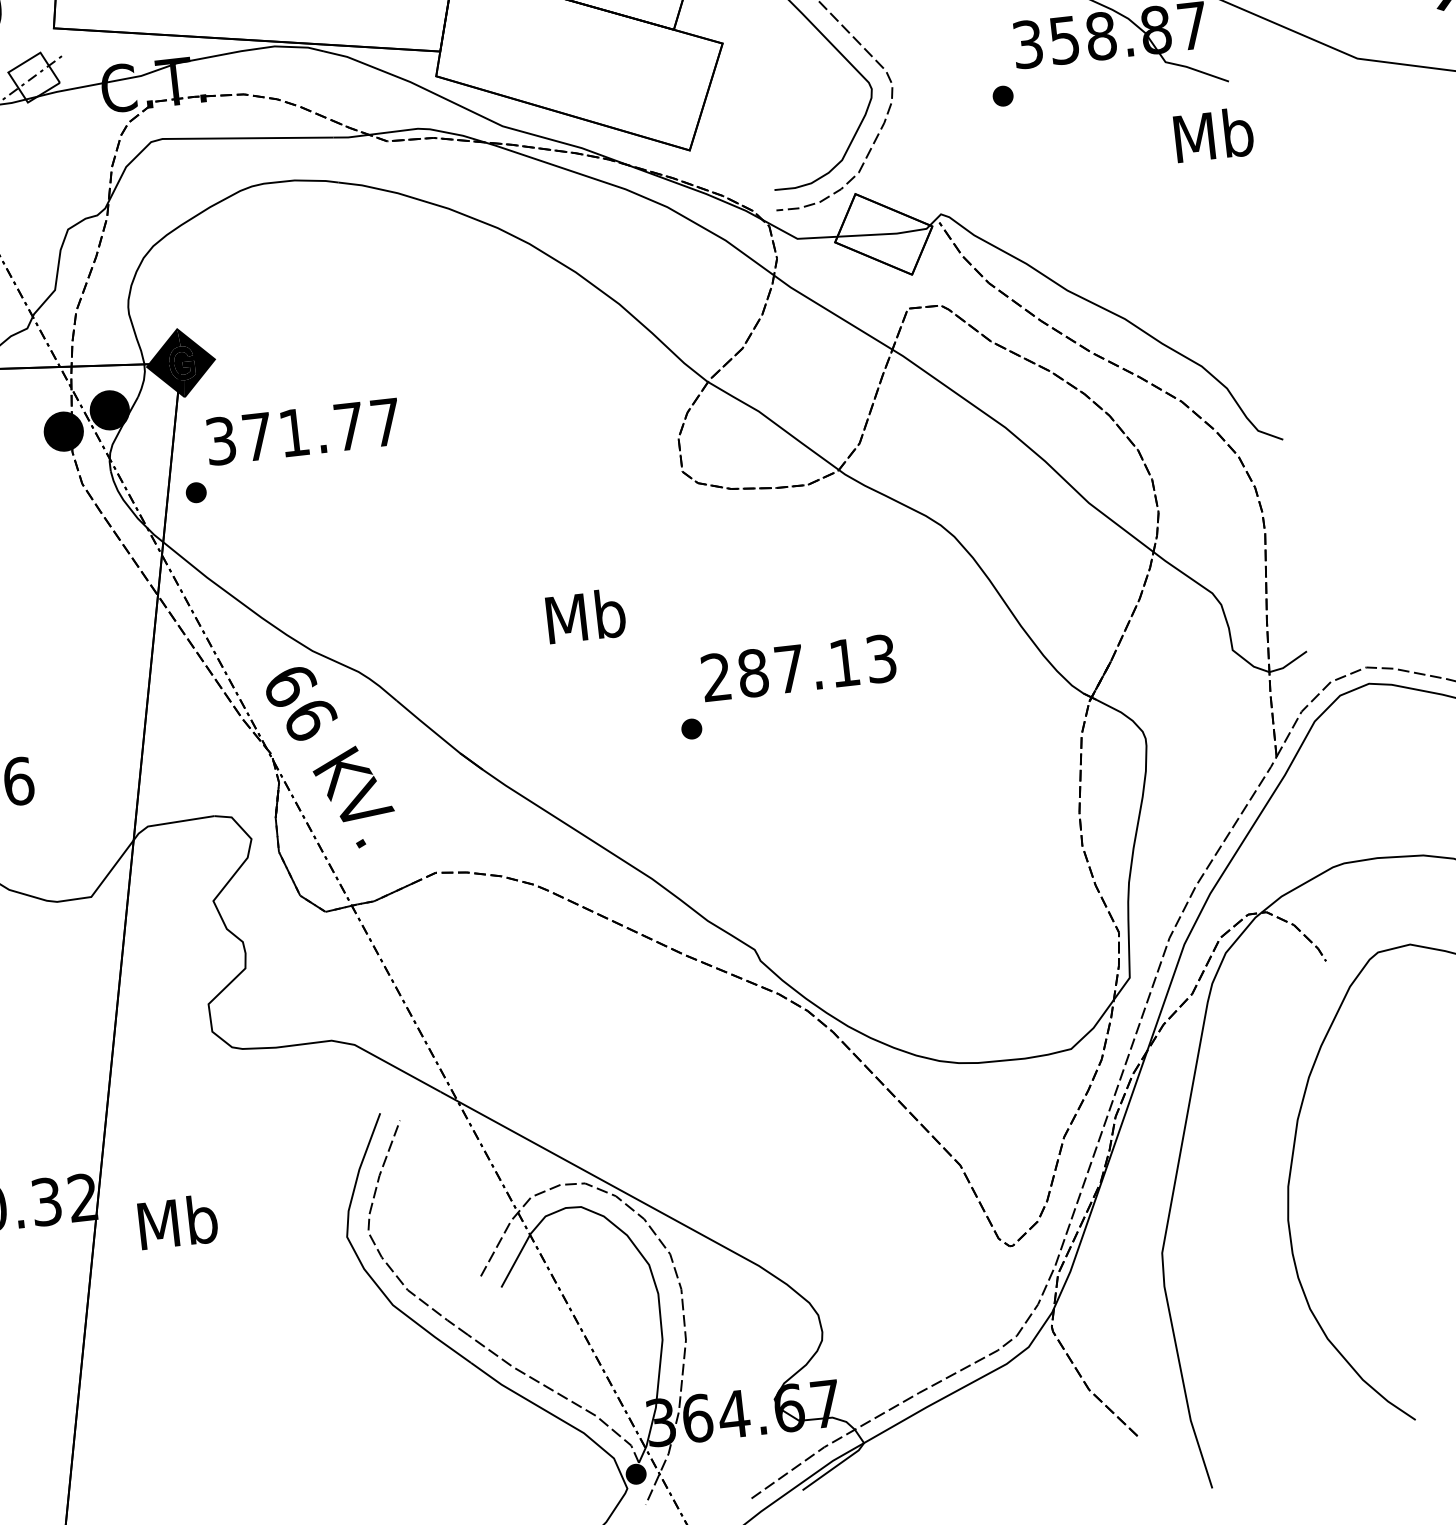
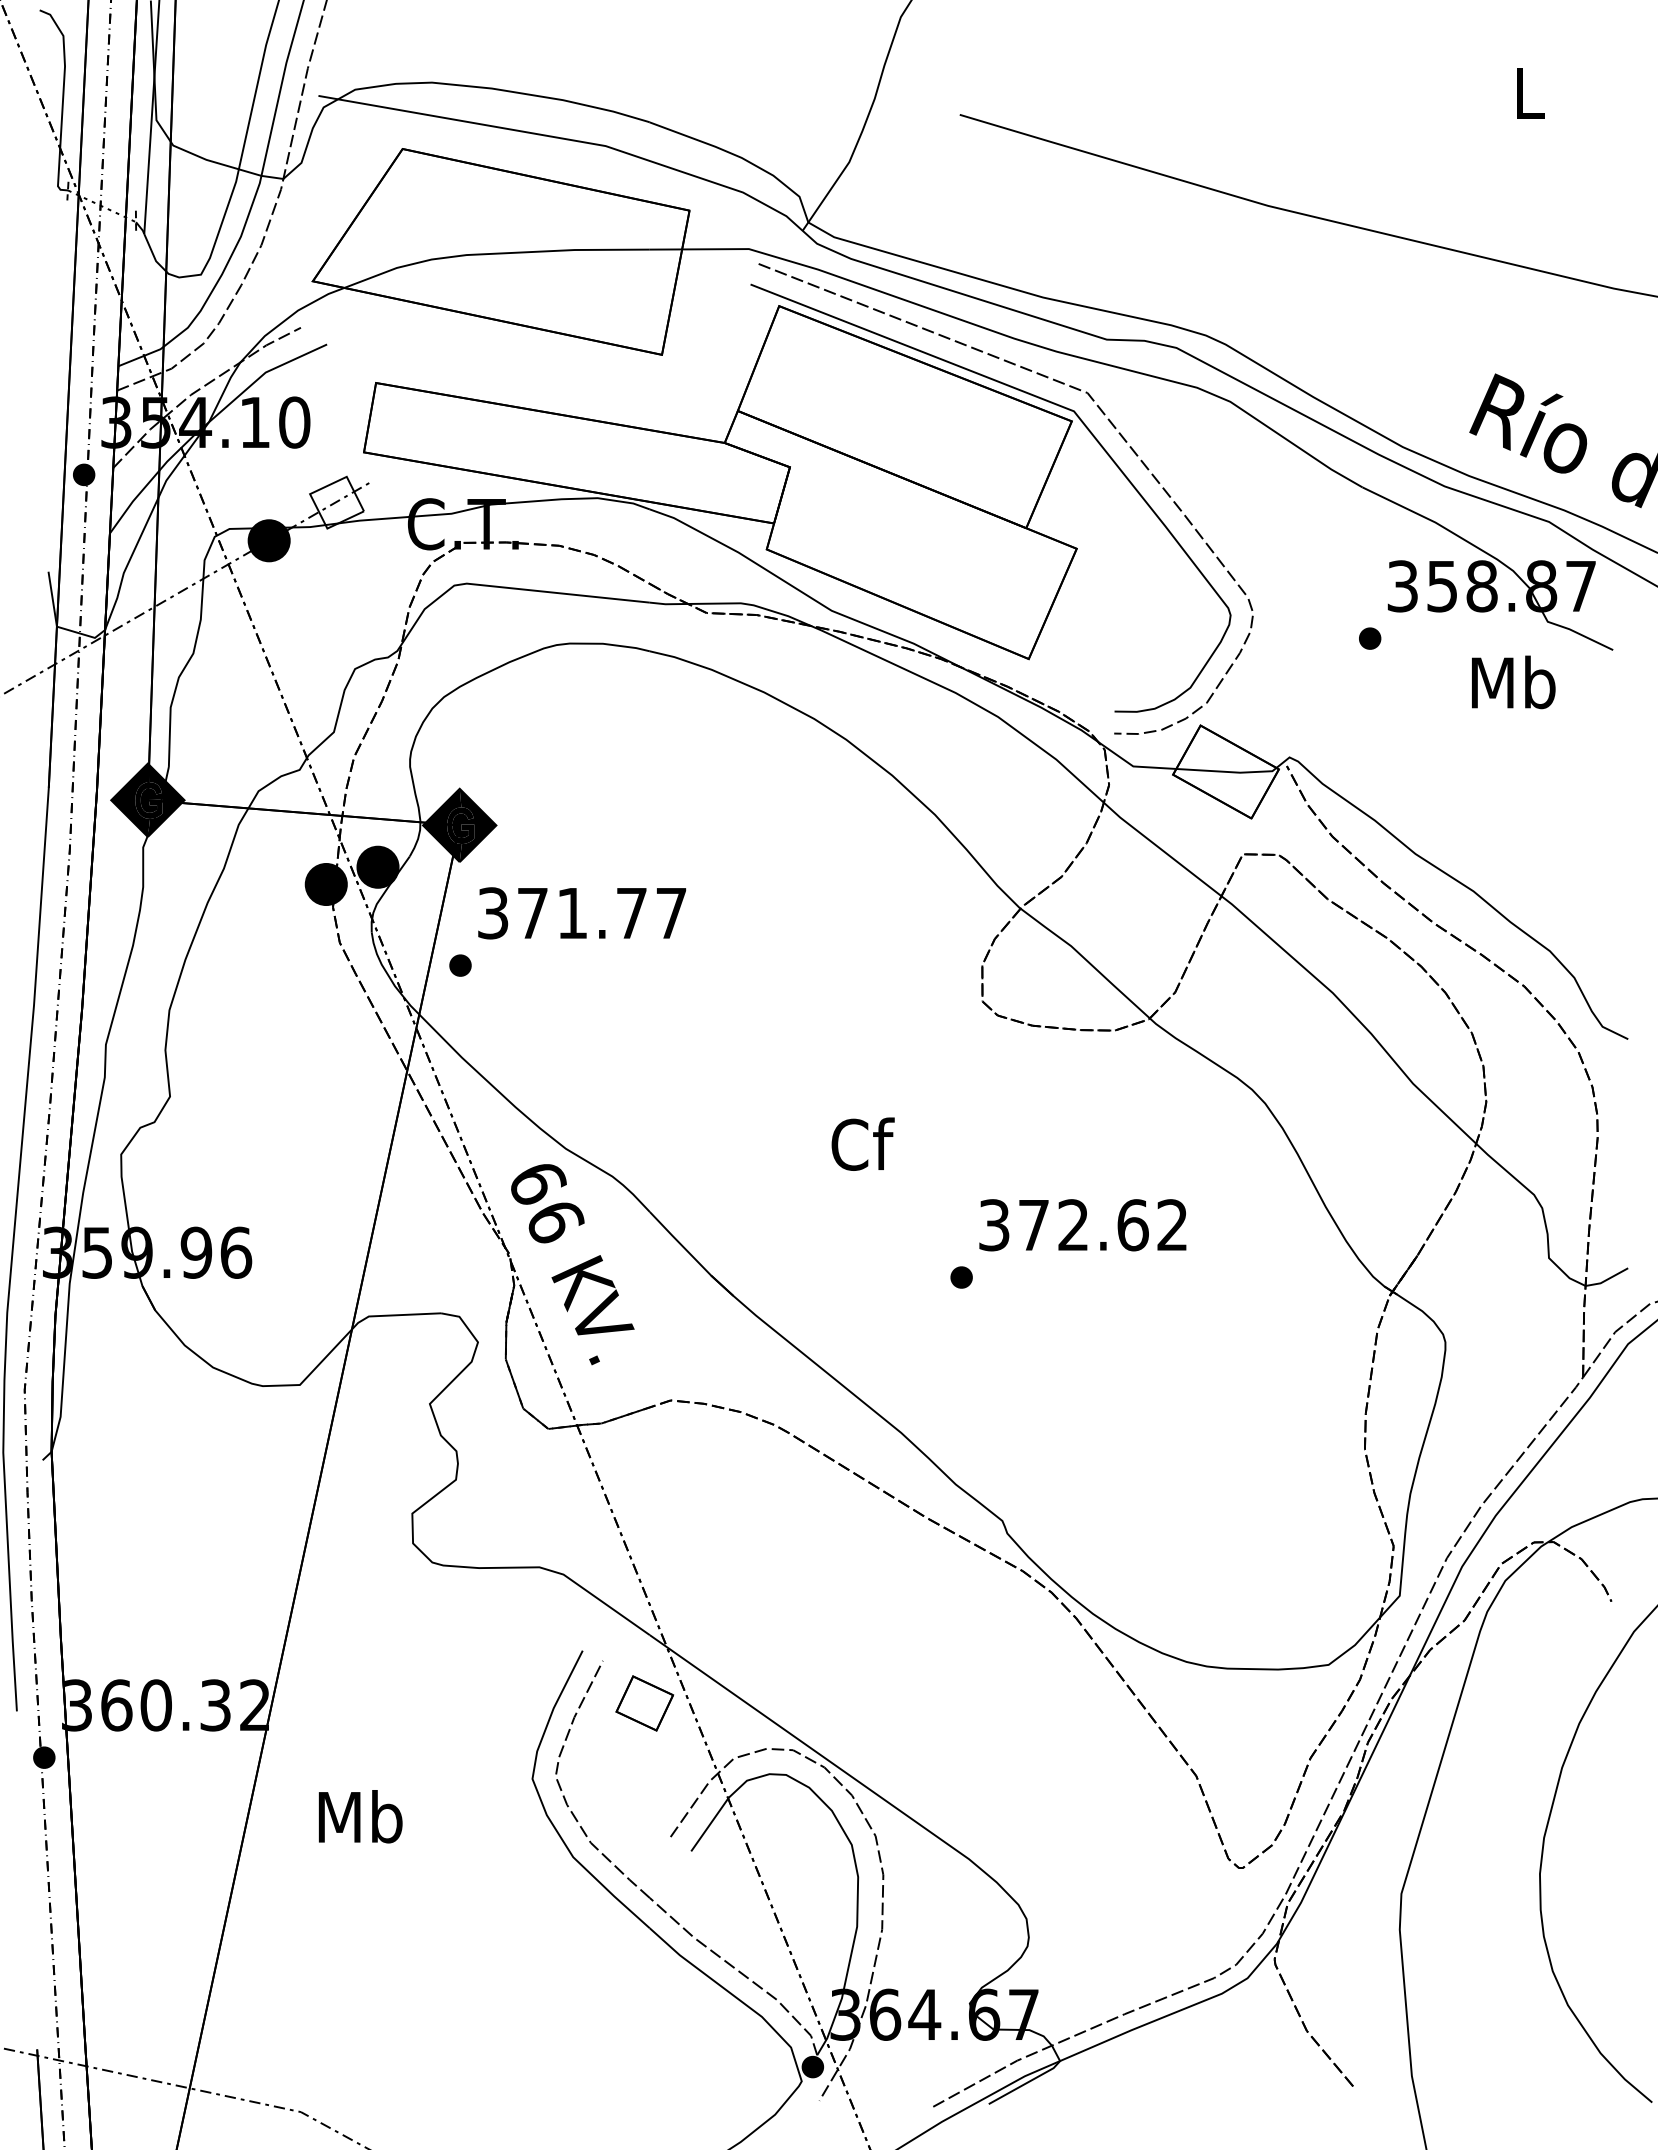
text: (1213, 135) -> (1513, 682), moved
text: (585, 615) -> (861, 1143), Mb -> Cf
text: (799, 668) -> (1083, 1225), 287.13 -> 372.62
part: (442, 1155) -> (644, 1703), added
text: (177, 1221) -> (360, 1816), moved

